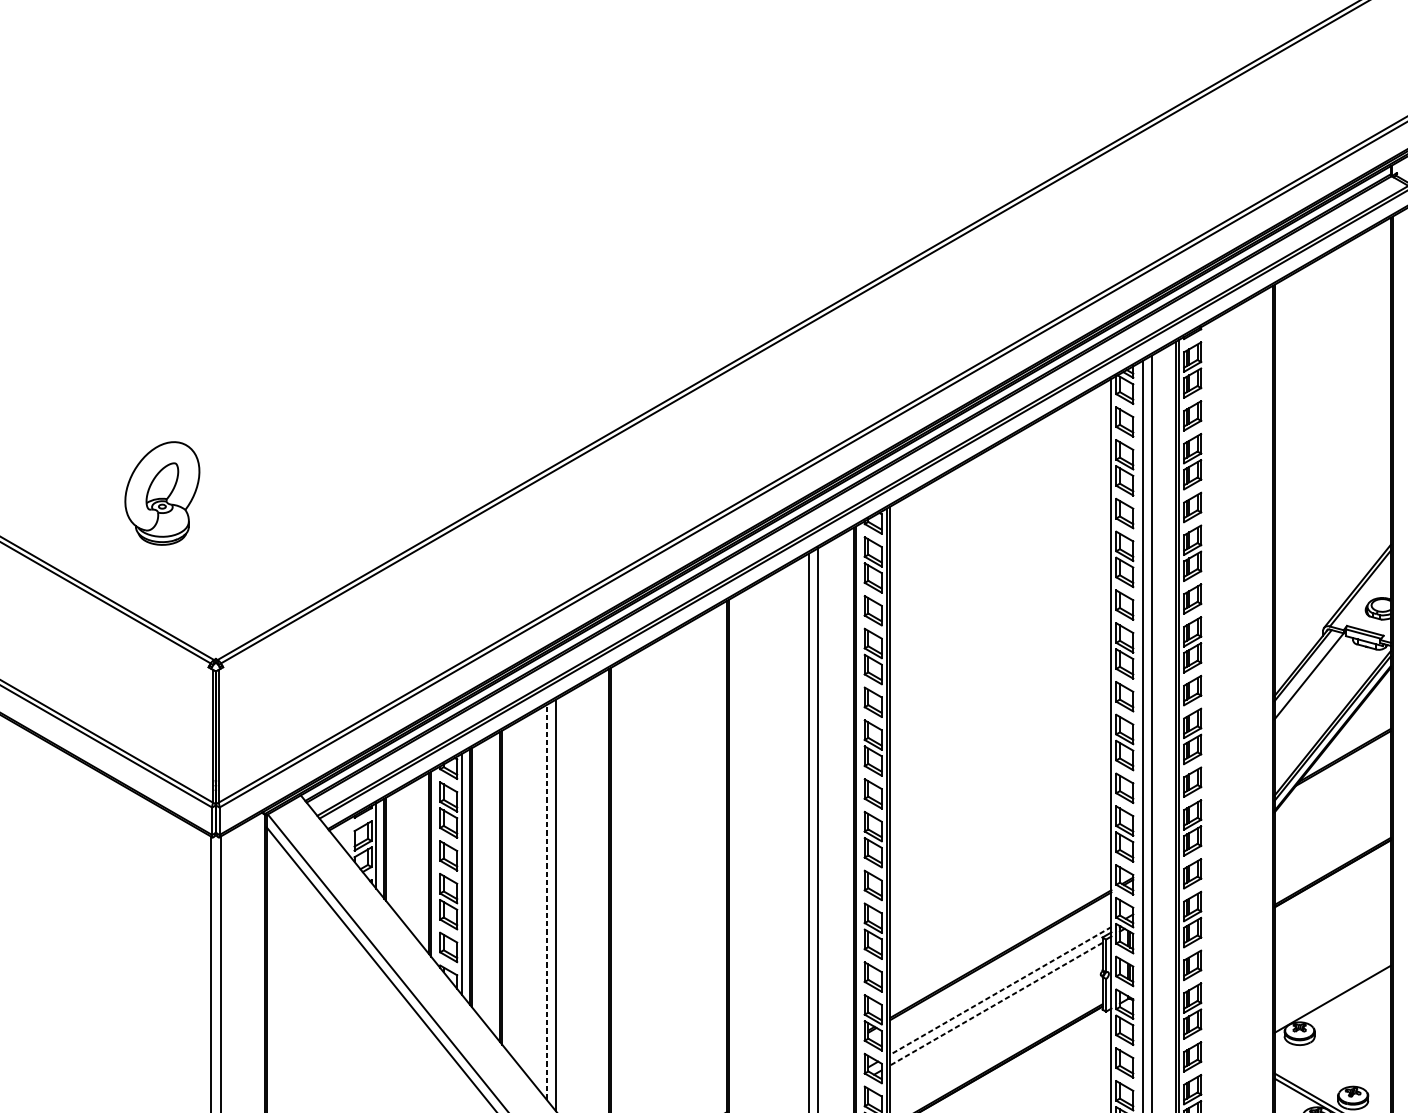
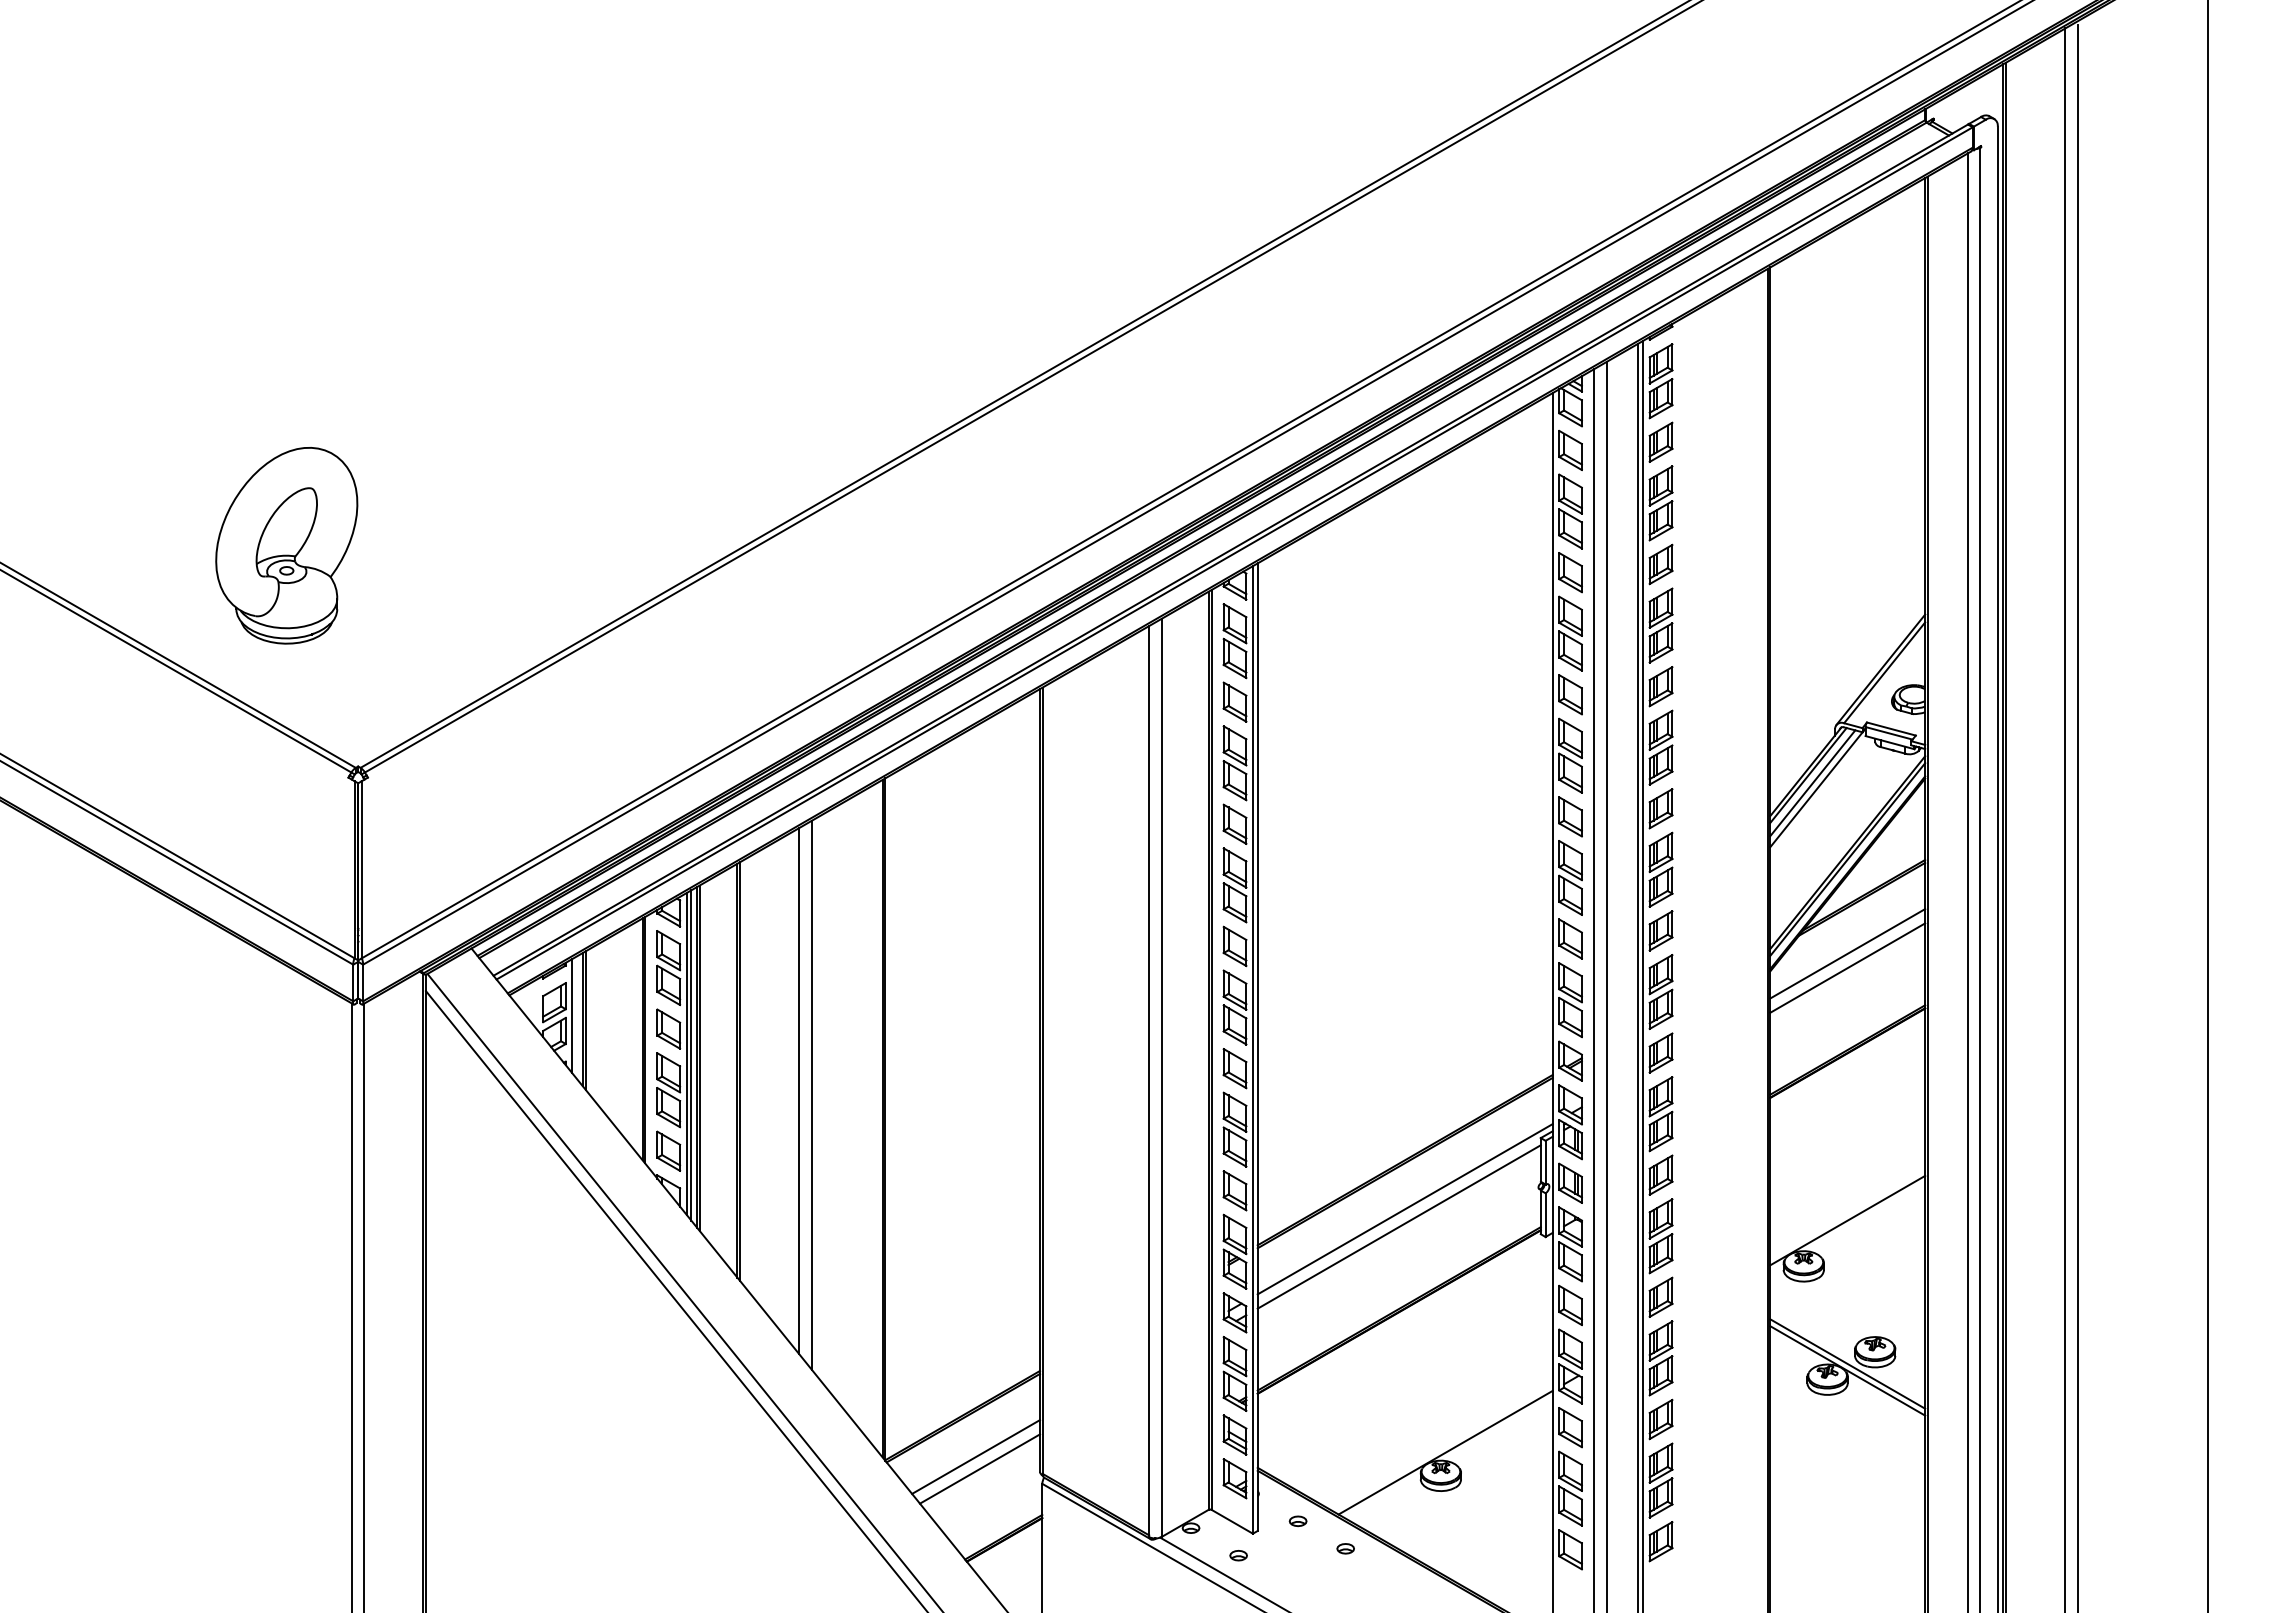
part: (162, 493) -> (286, 545), size x1.43
line: (1306, 670) -> (1812, 782), added
line: (1332, 799) -> (1847, 953), added
line: (1332, 809) -> (1847, 967), added
line: (465, 875) -> (691, 1055), added
line: (546, 901) -> (799, 1090), dashed -> solid
line: (1000, 991) -> (1404, 1209), dashed -> solid
line: (995, 1004) -> (1398, 1227), dashed -> solid

